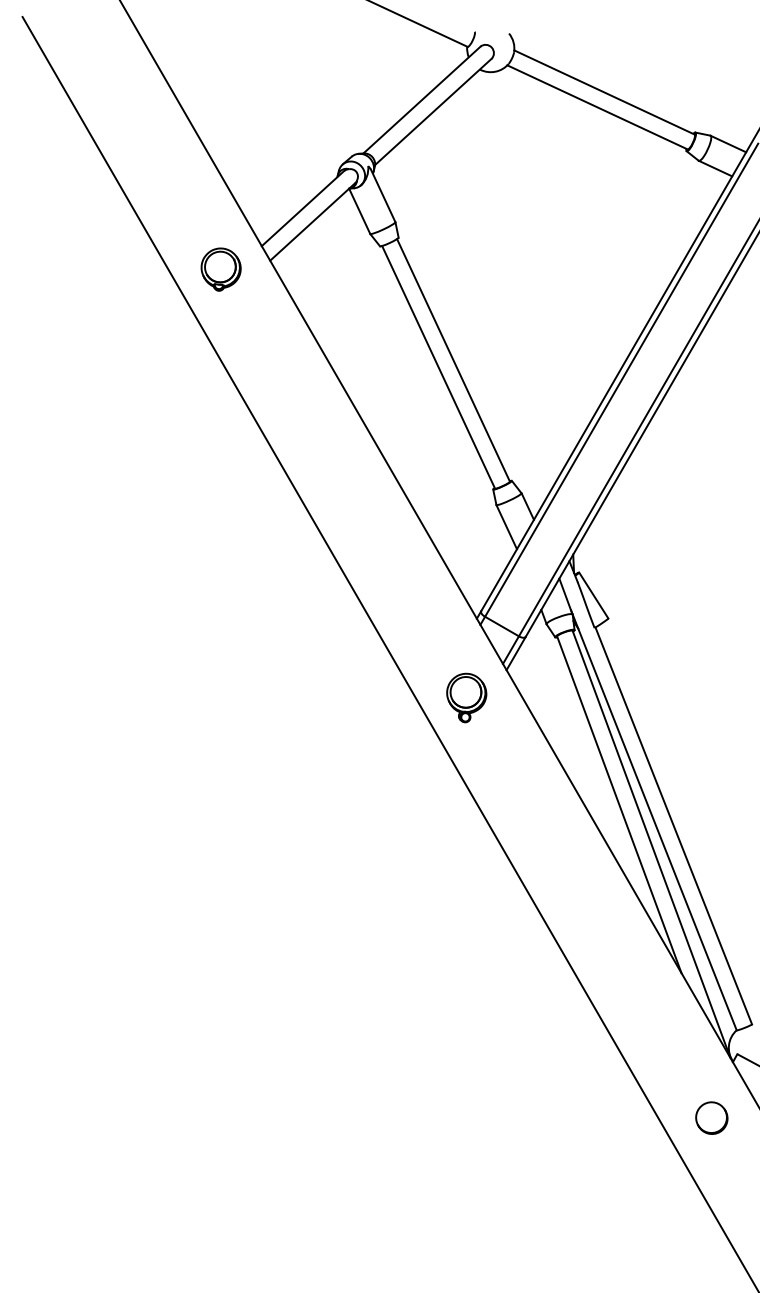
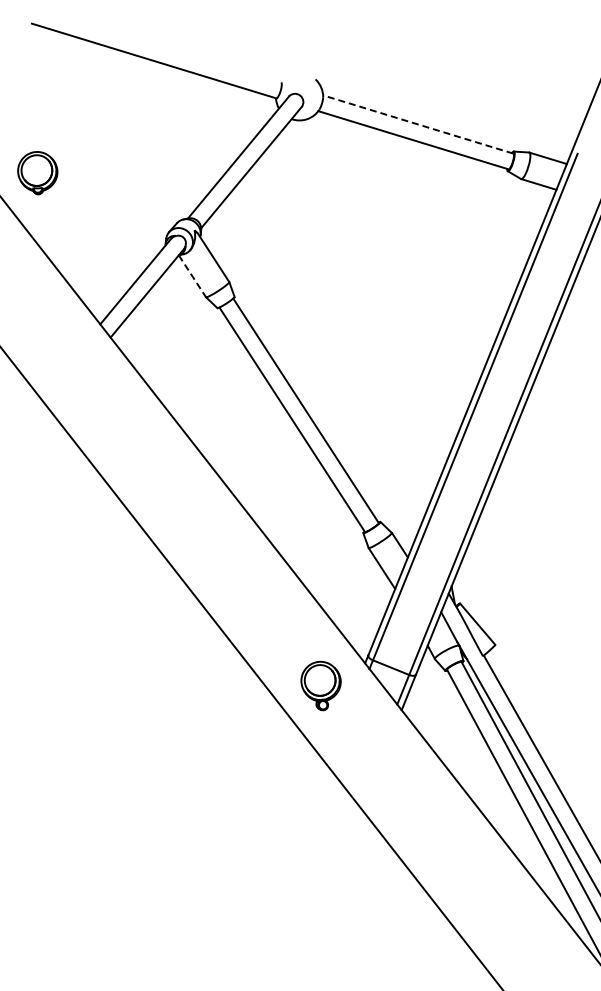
line: (603, 92) -> (417, 124), solid -> dashed
line: (359, 211) -> (192, 276), solid -> dashed
part: (220, 269) -> (37, 173), moved
part: (466, 697) -> (321, 685), moved

